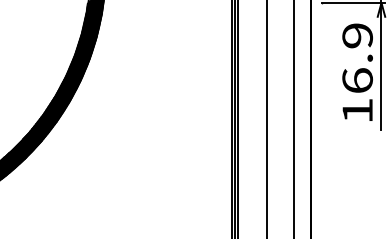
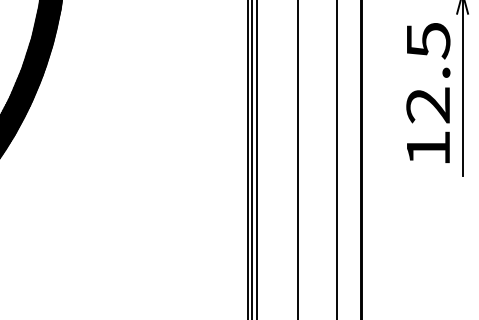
text: (357, 58) -> (428, 73), 16.9 -> 12.5

